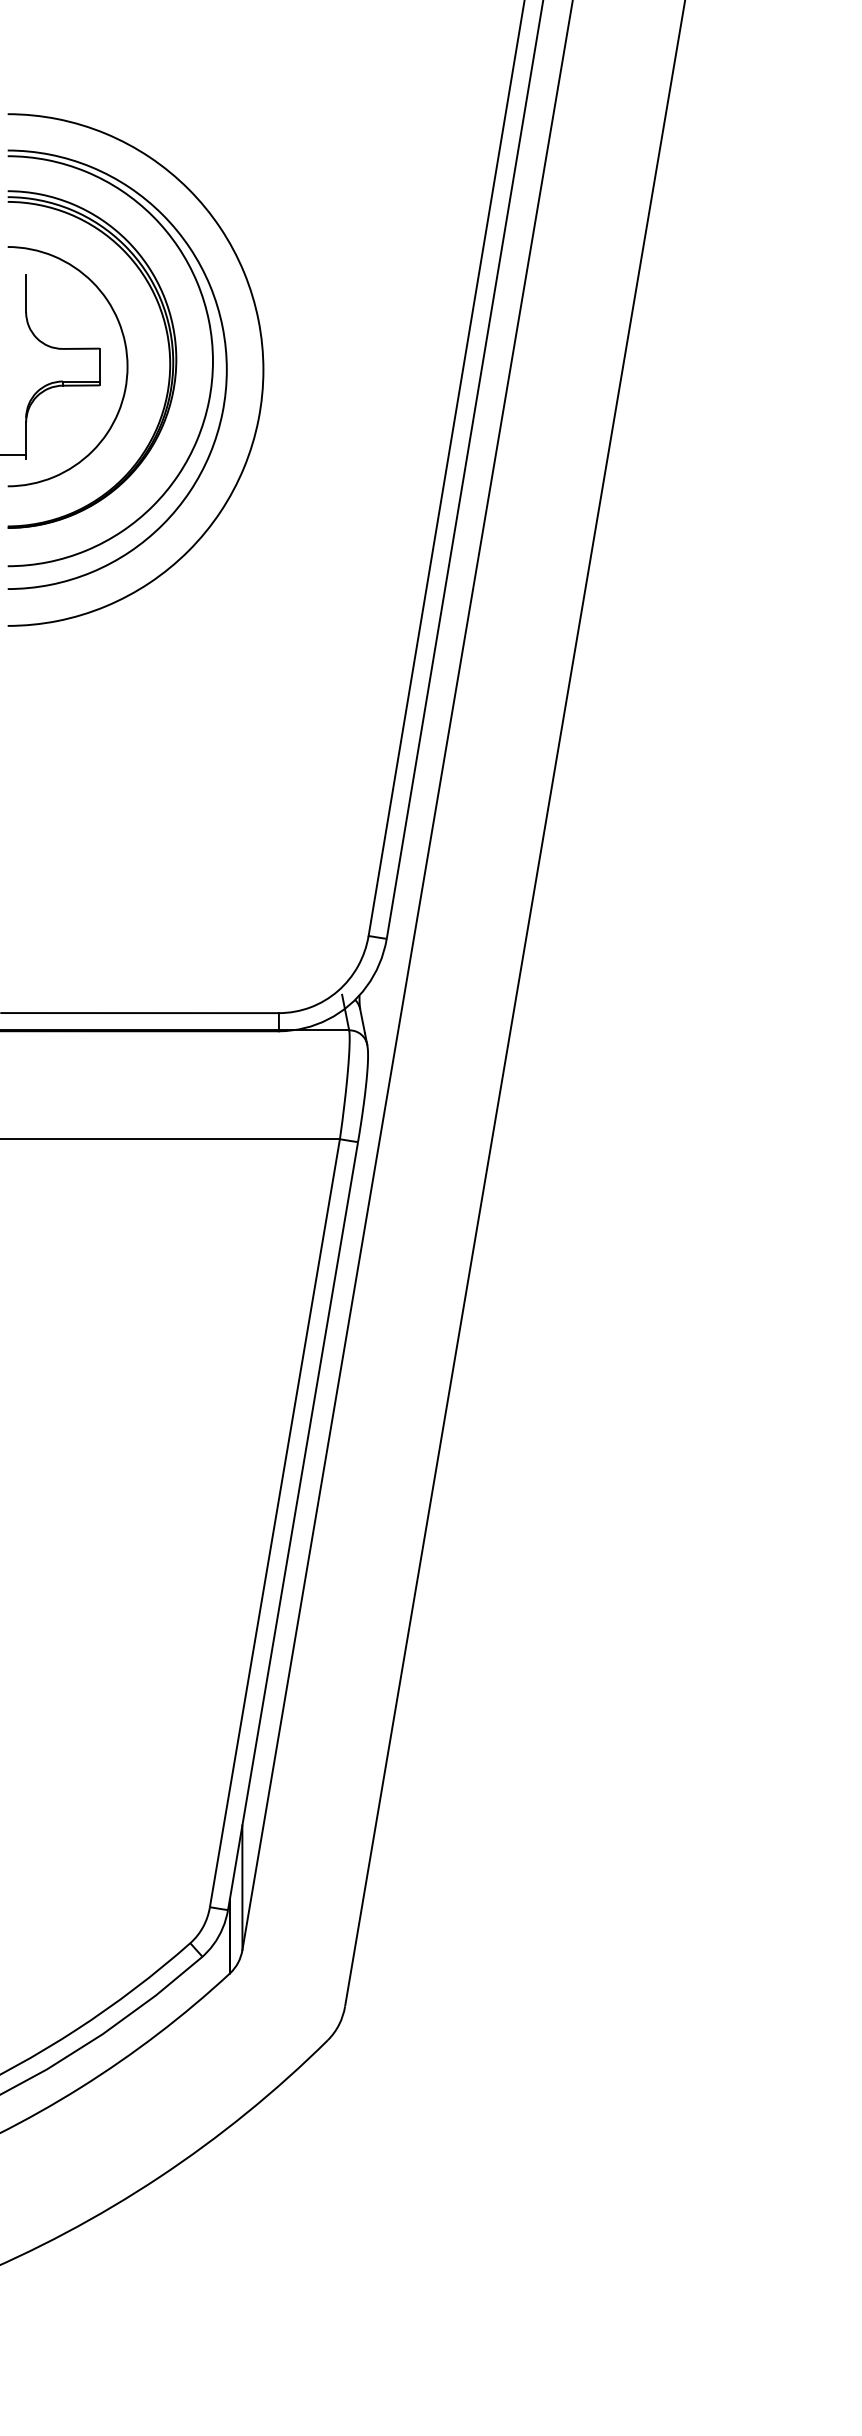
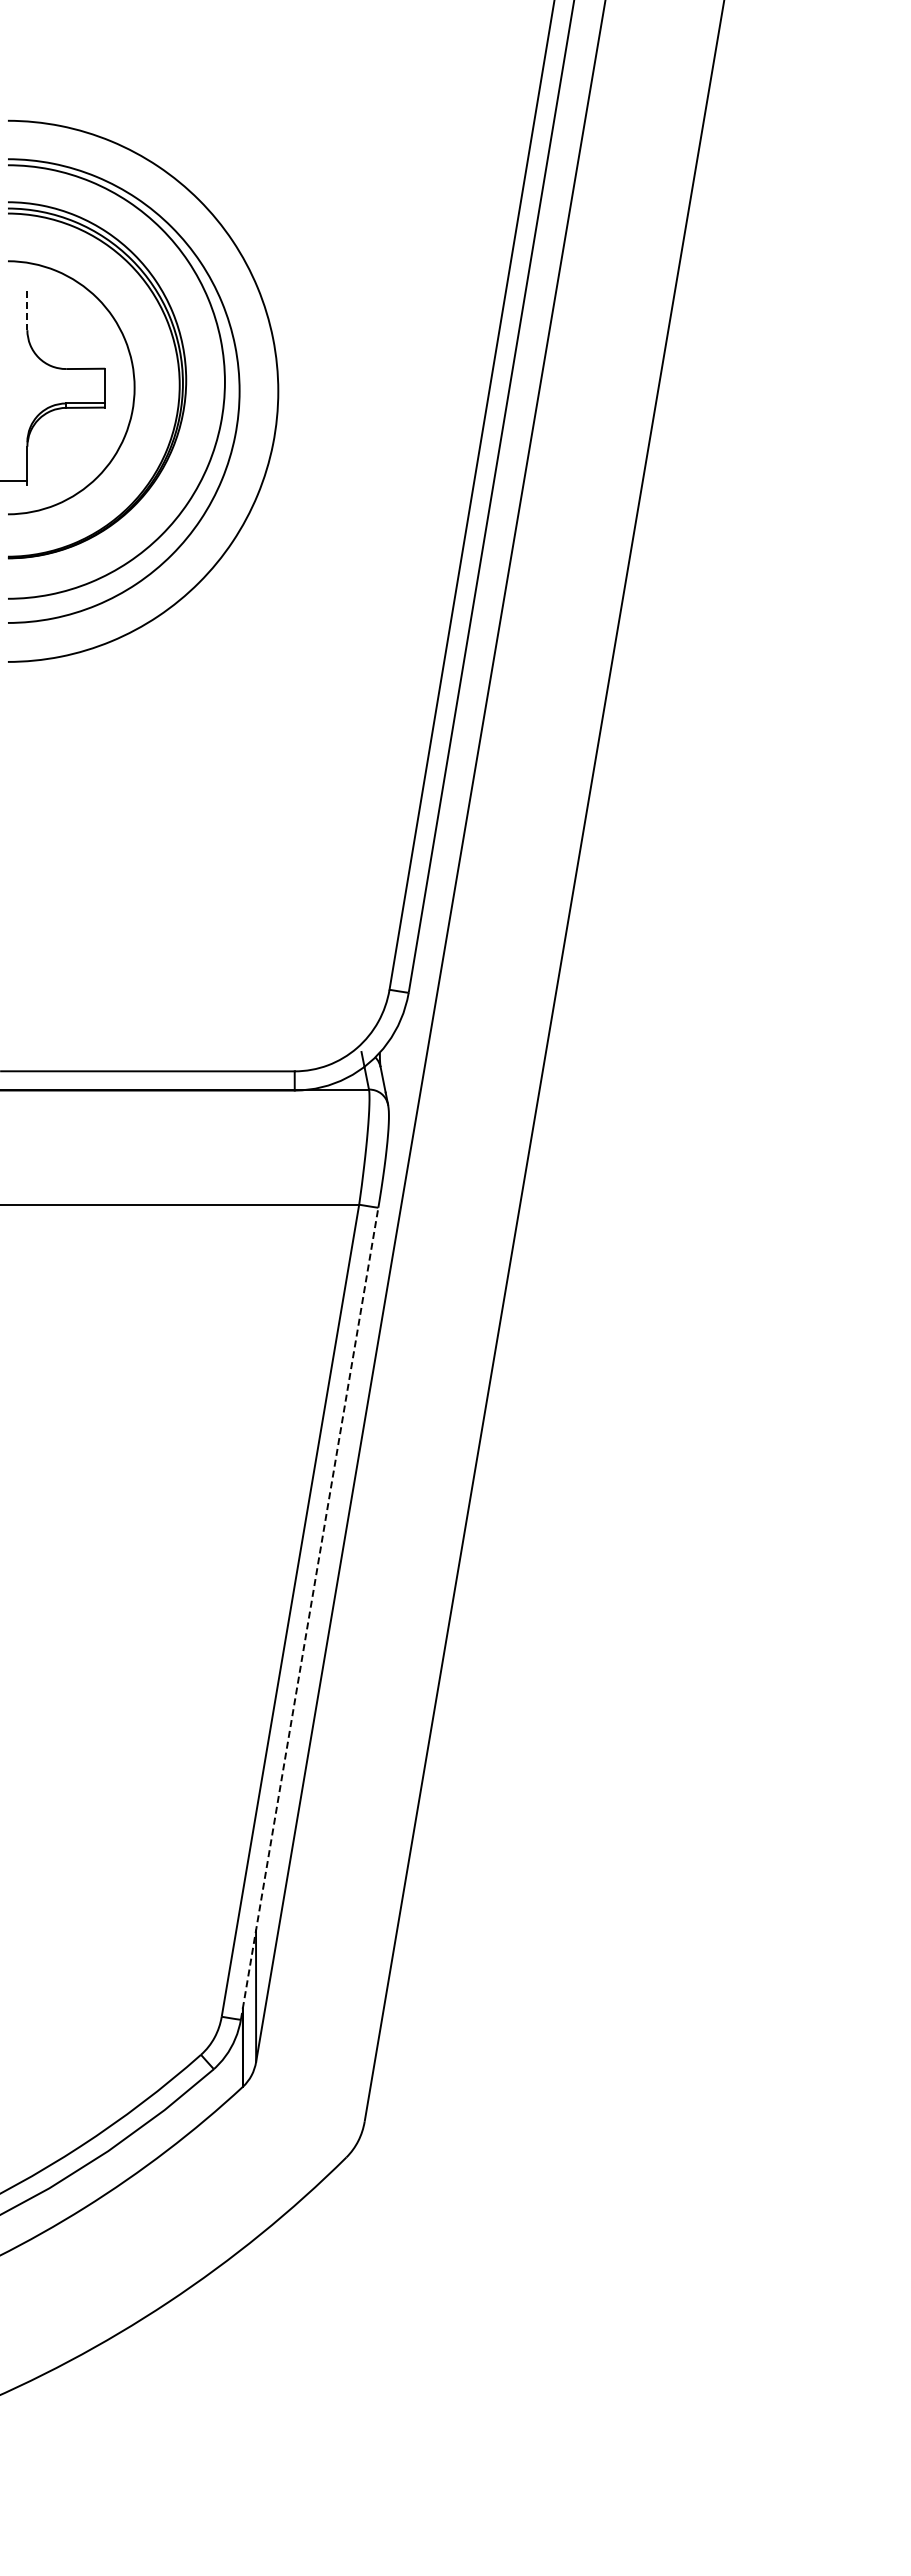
line: (26, 293) -> (27, 310), solid -> dashed
line: (292, 1525) -> (309, 1613), solid -> dashed

